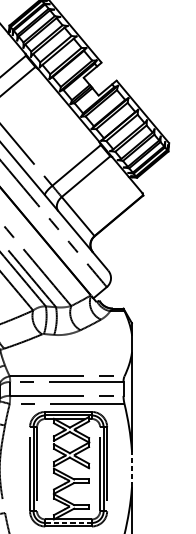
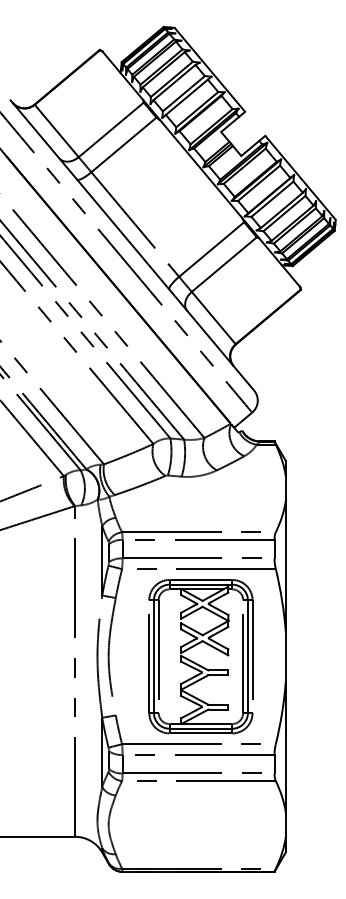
line: (131, 469) -> (285, 656), dashed -> solid
line: (68, 522) -> (200, 728), dashed -> solid

